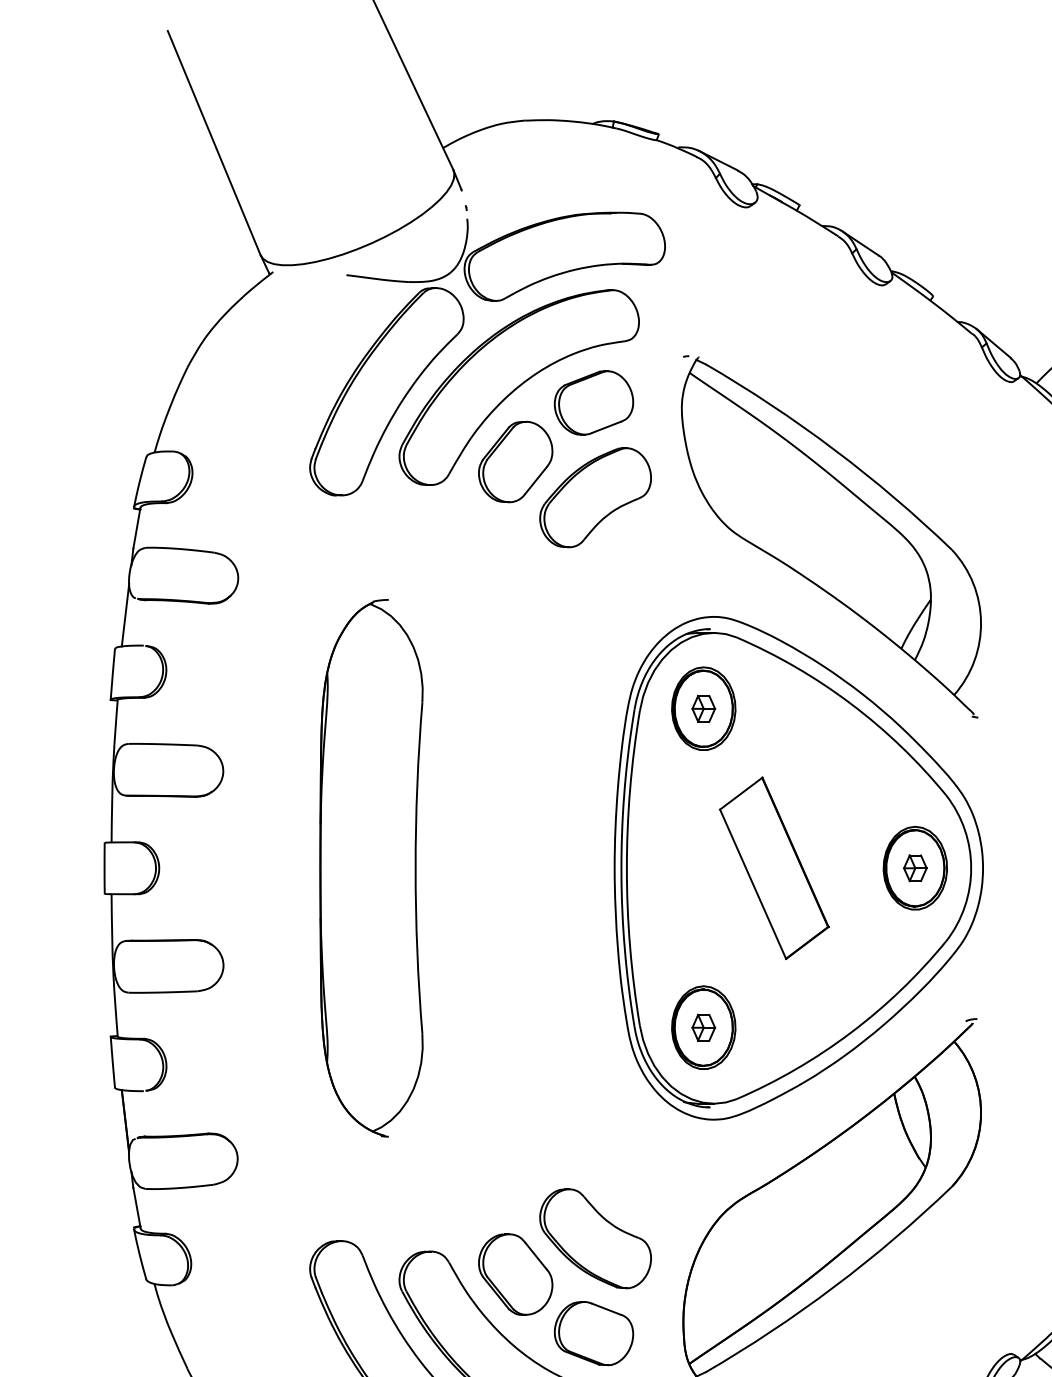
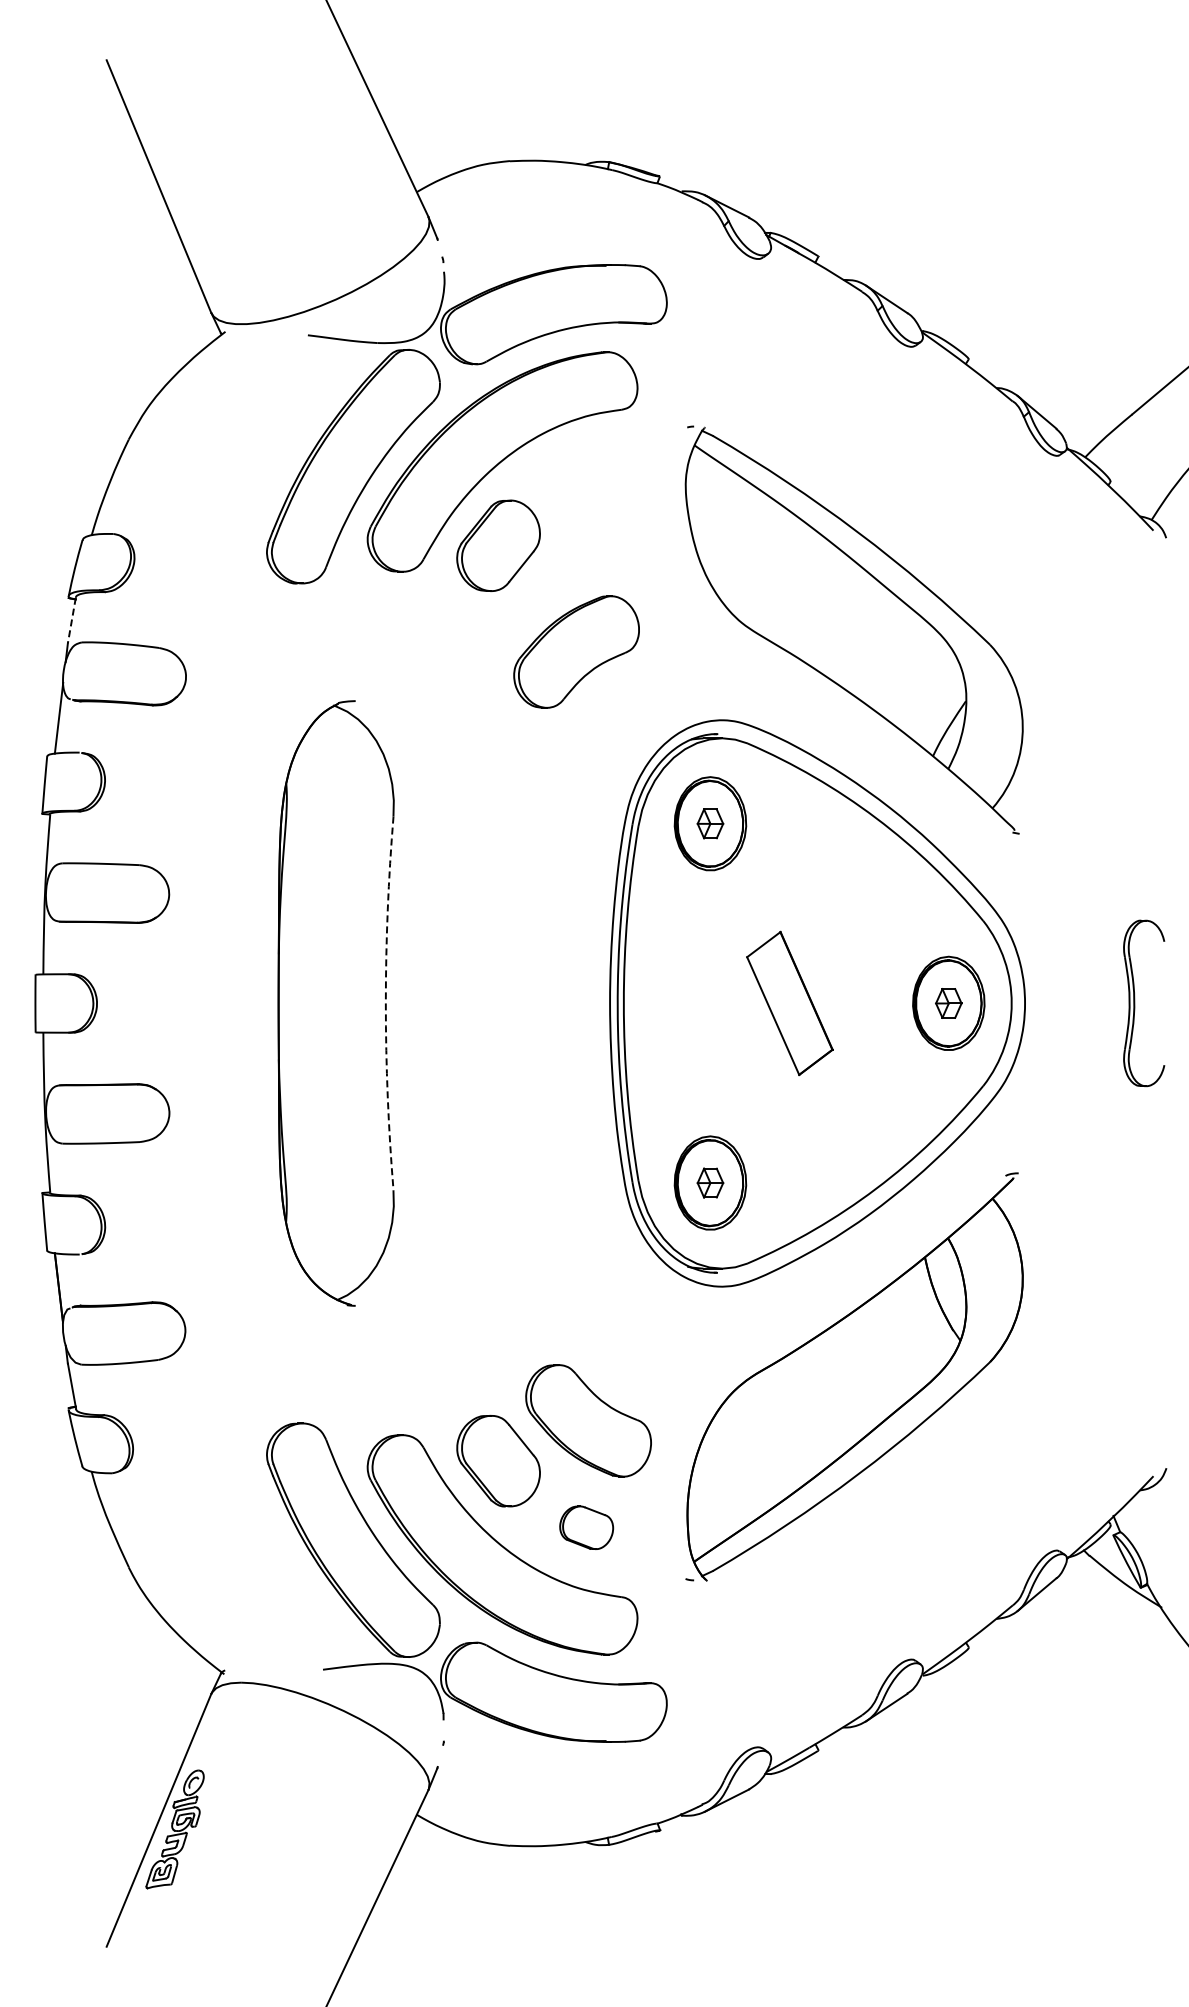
part: (593, 402) -> (586, 478), removed
part: (595, 497) -> (576, 651), moved
line: (136, 529) -> (71, 621), solid -> dashed
arc: (415, 868) -> (385, 1003), solid -> dashed
part: (773, 868) -> (789, 1003), size x0.7
part: (593, 1333) -> (586, 1527), size x0.6

